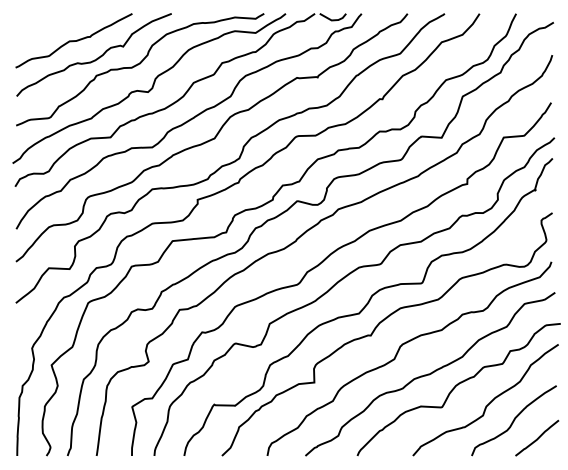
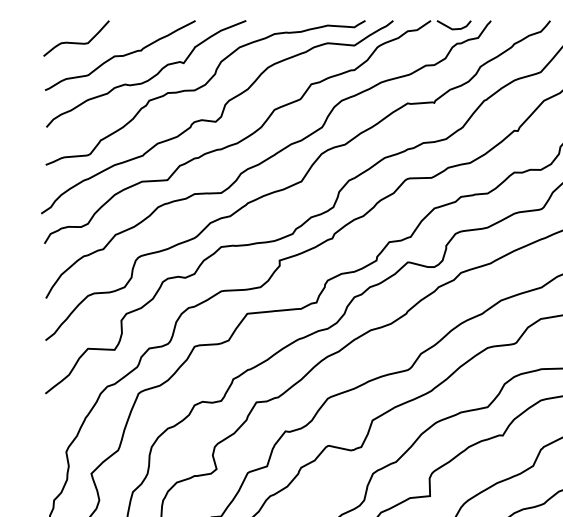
curve: (39, 30) -> (75, 42), added

